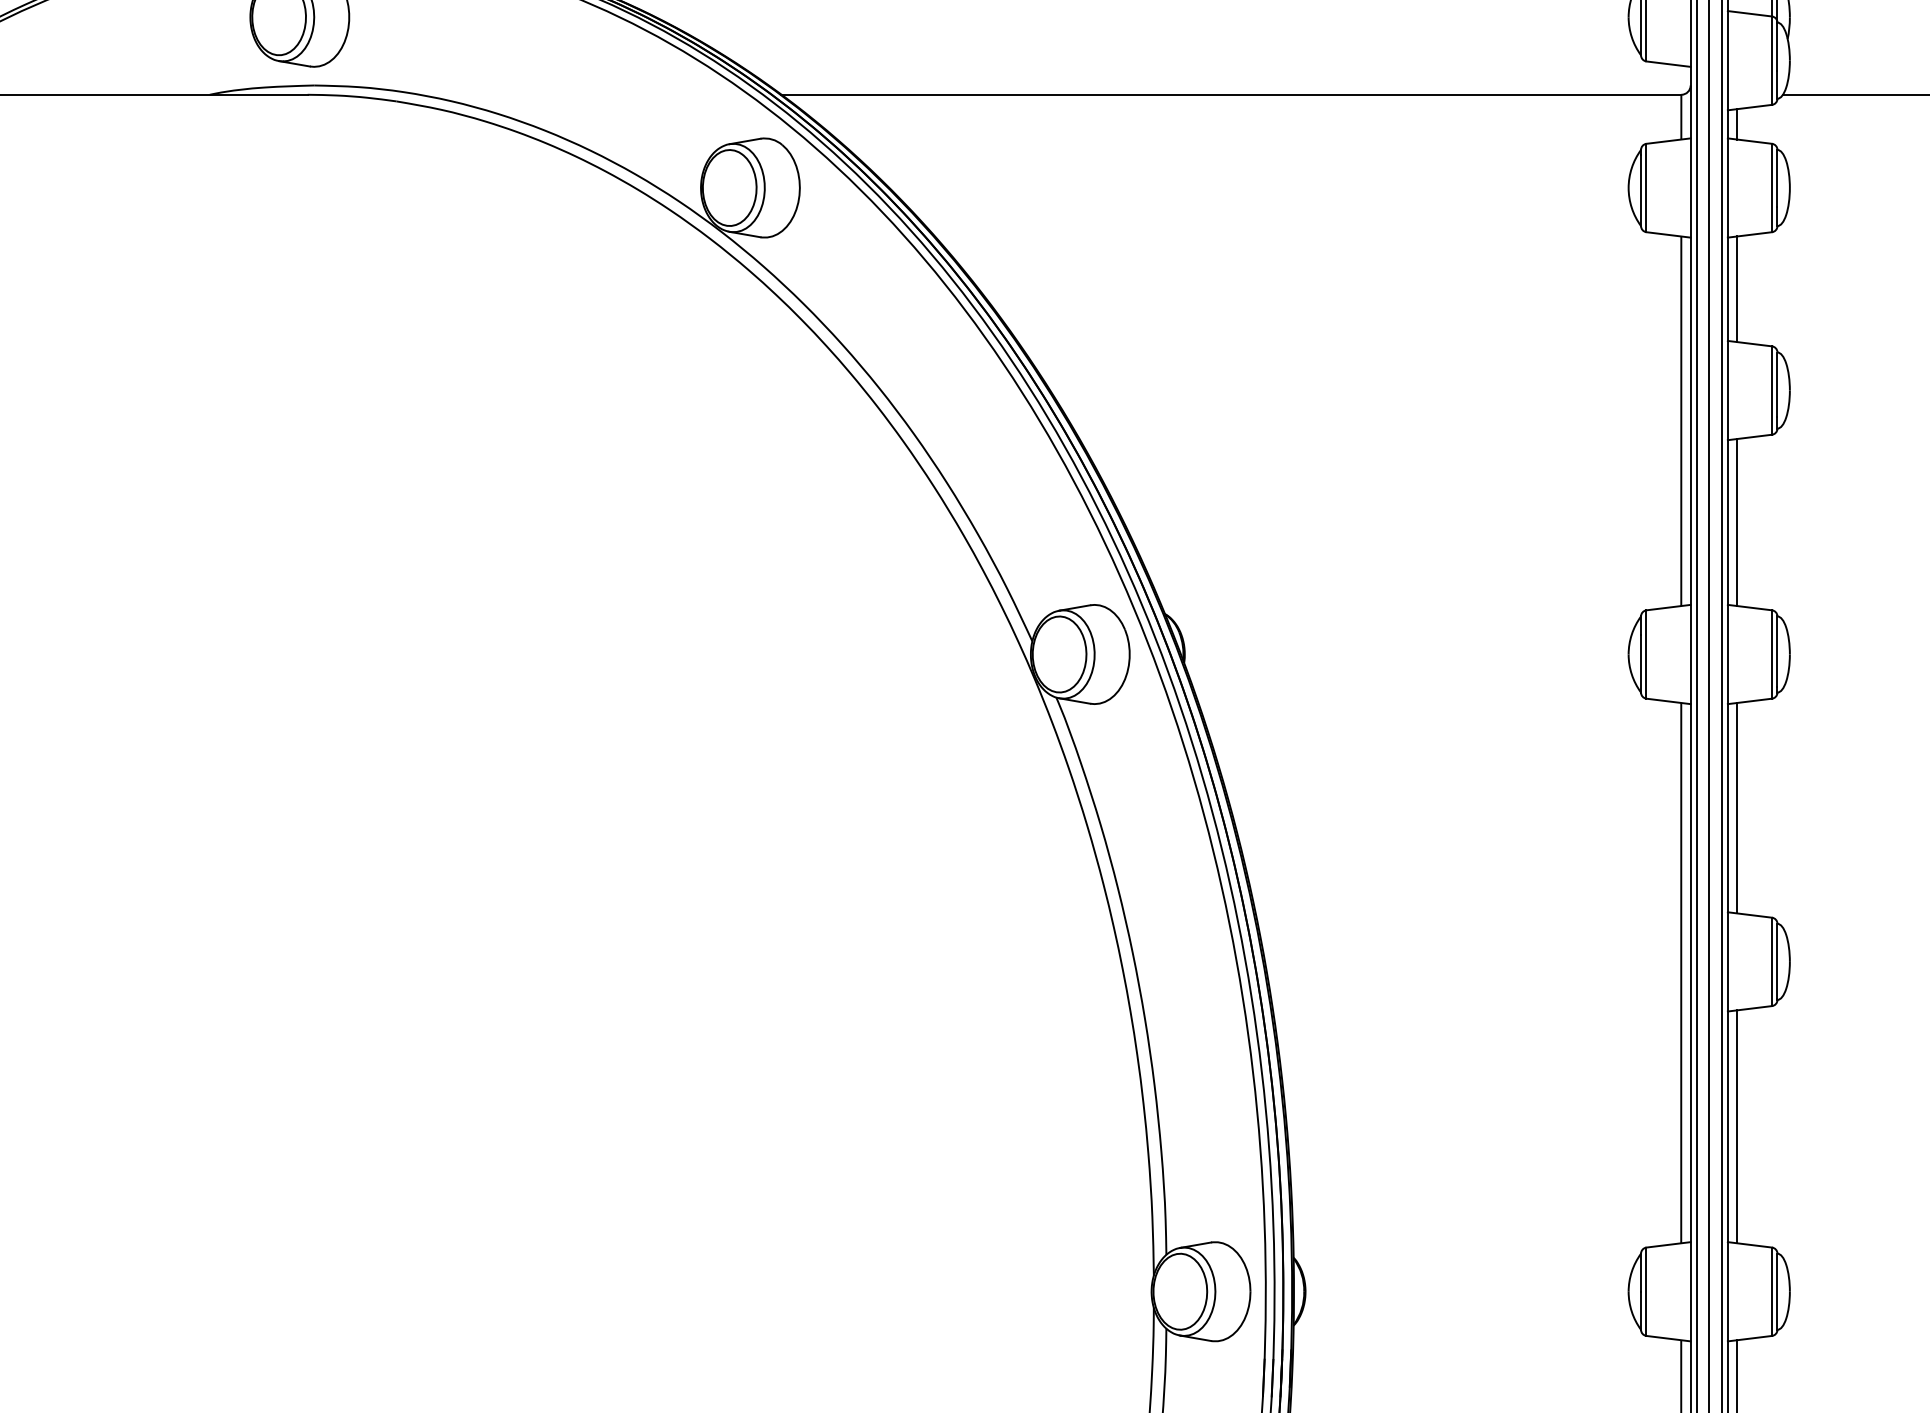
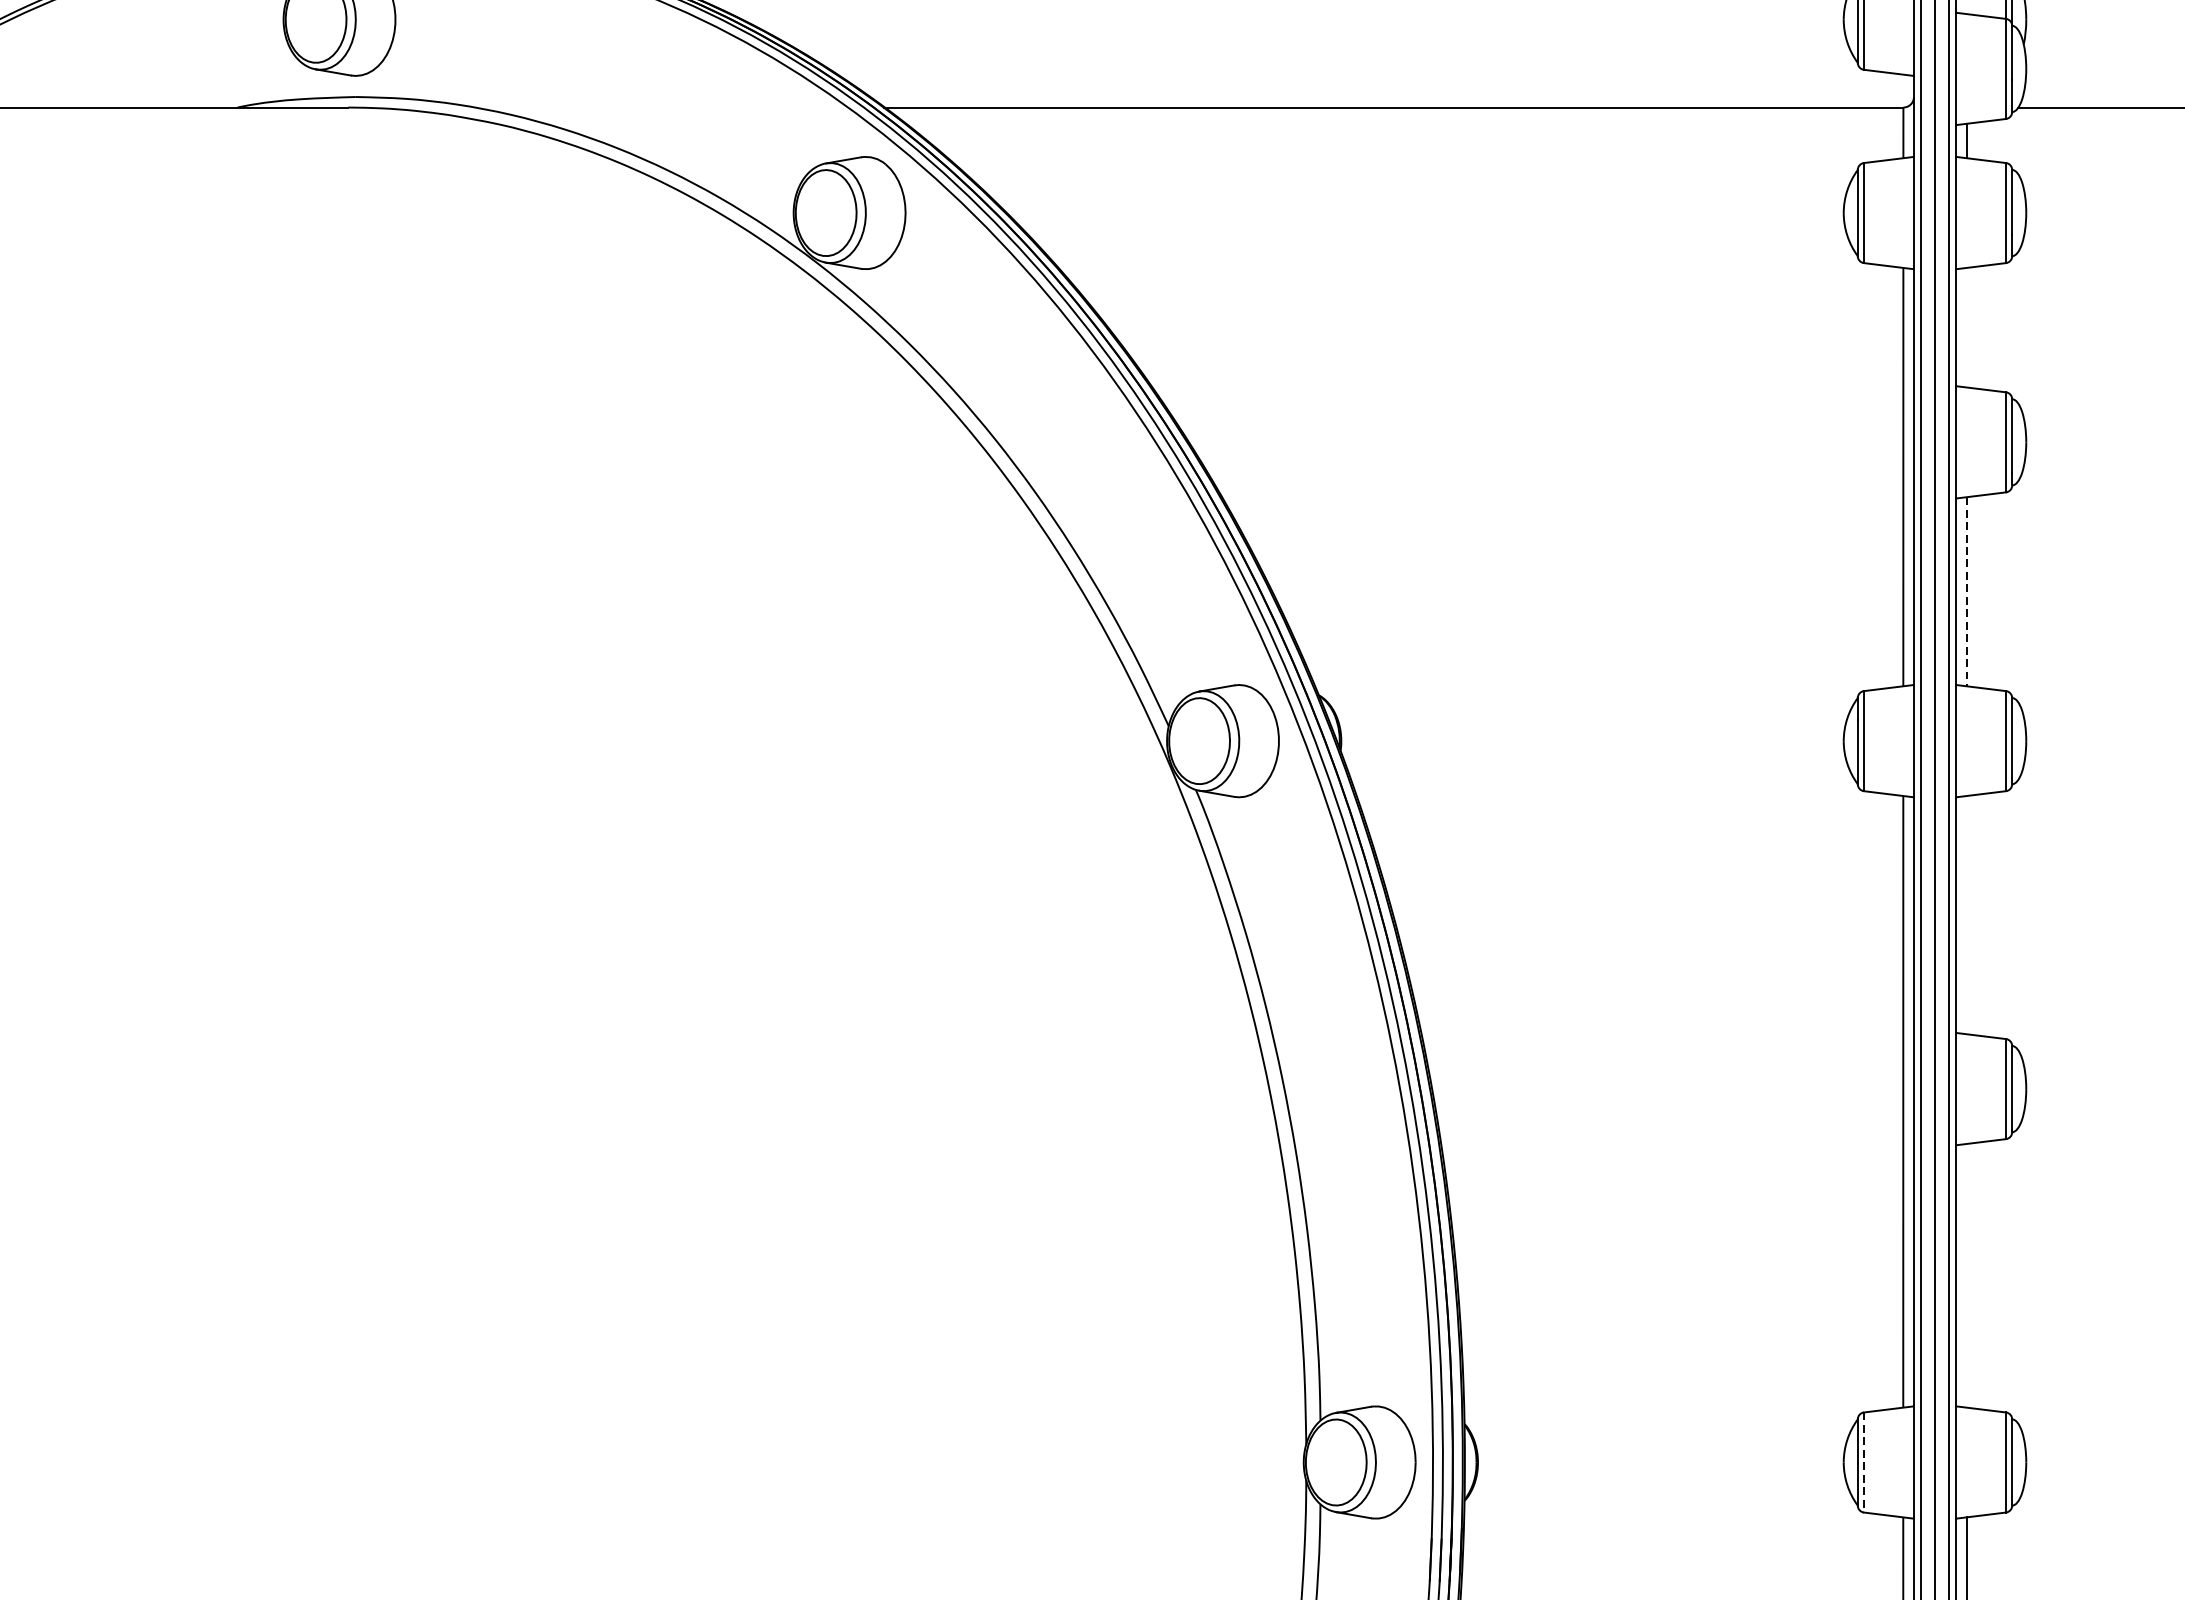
line: (1737, 289) -> (1966, 327), removed
line: (1737, 522) -> (1966, 591), solid -> dashed
line: (1737, 807) -> (1966, 914), removed
line: (1737, 1126) -> (1966, 1275), removed
line: (1646, 1292) -> (1863, 1463), solid -> dashed

